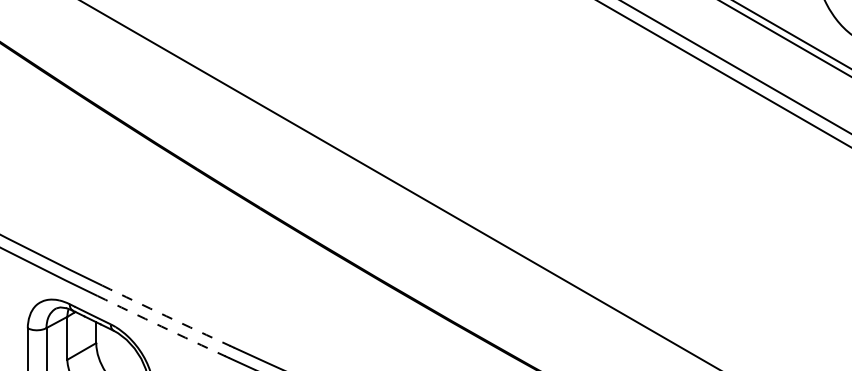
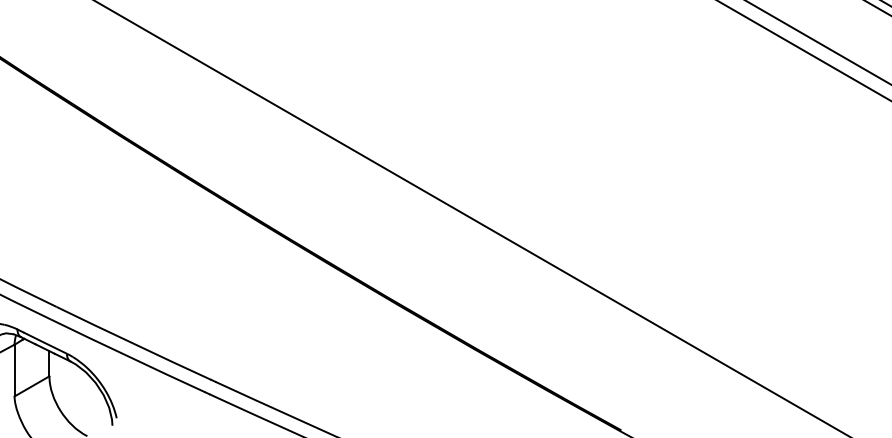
arc: (166, 316) -> (134, 344), dashed -> solid
arc: (161, 326) -> (128, 356), dashed -> solid

